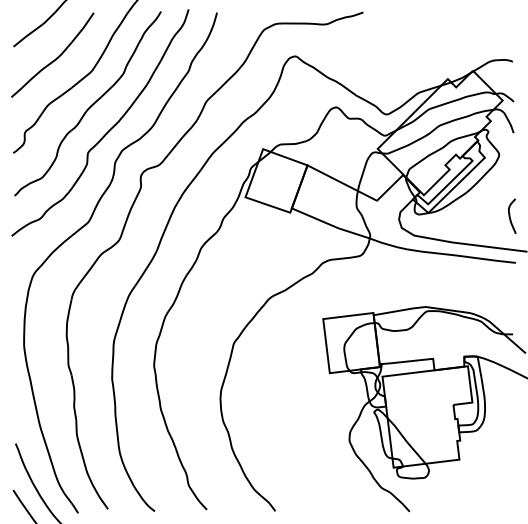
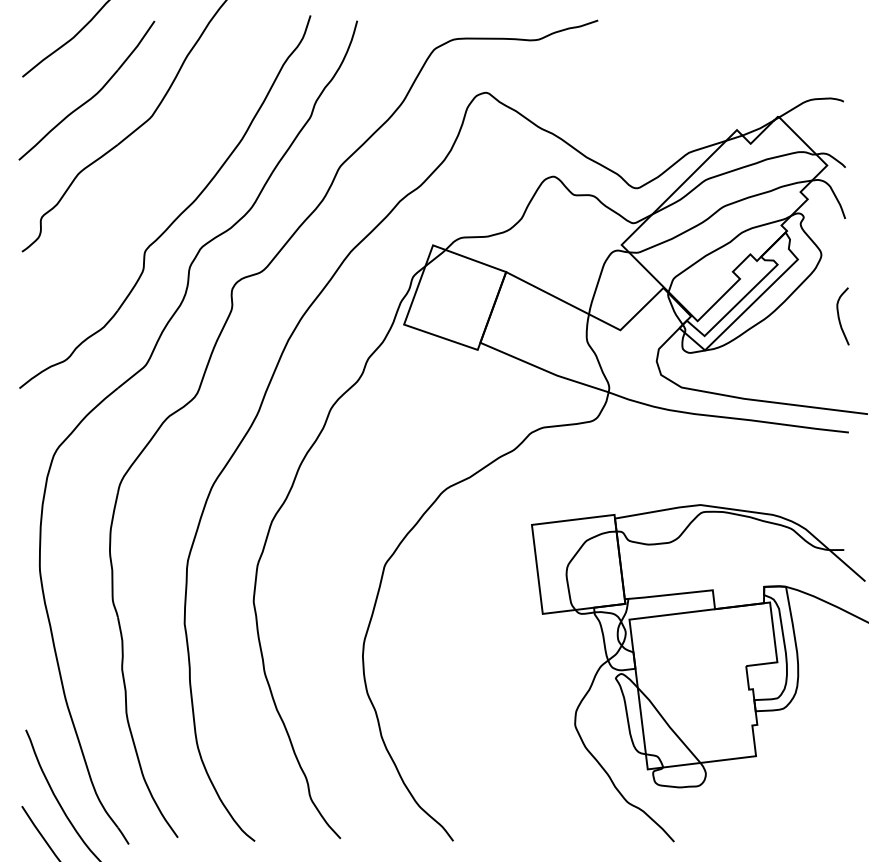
part: (87, 103) -> (144, 170), removed
curve: (510, 216) -> (840, 316), moved

